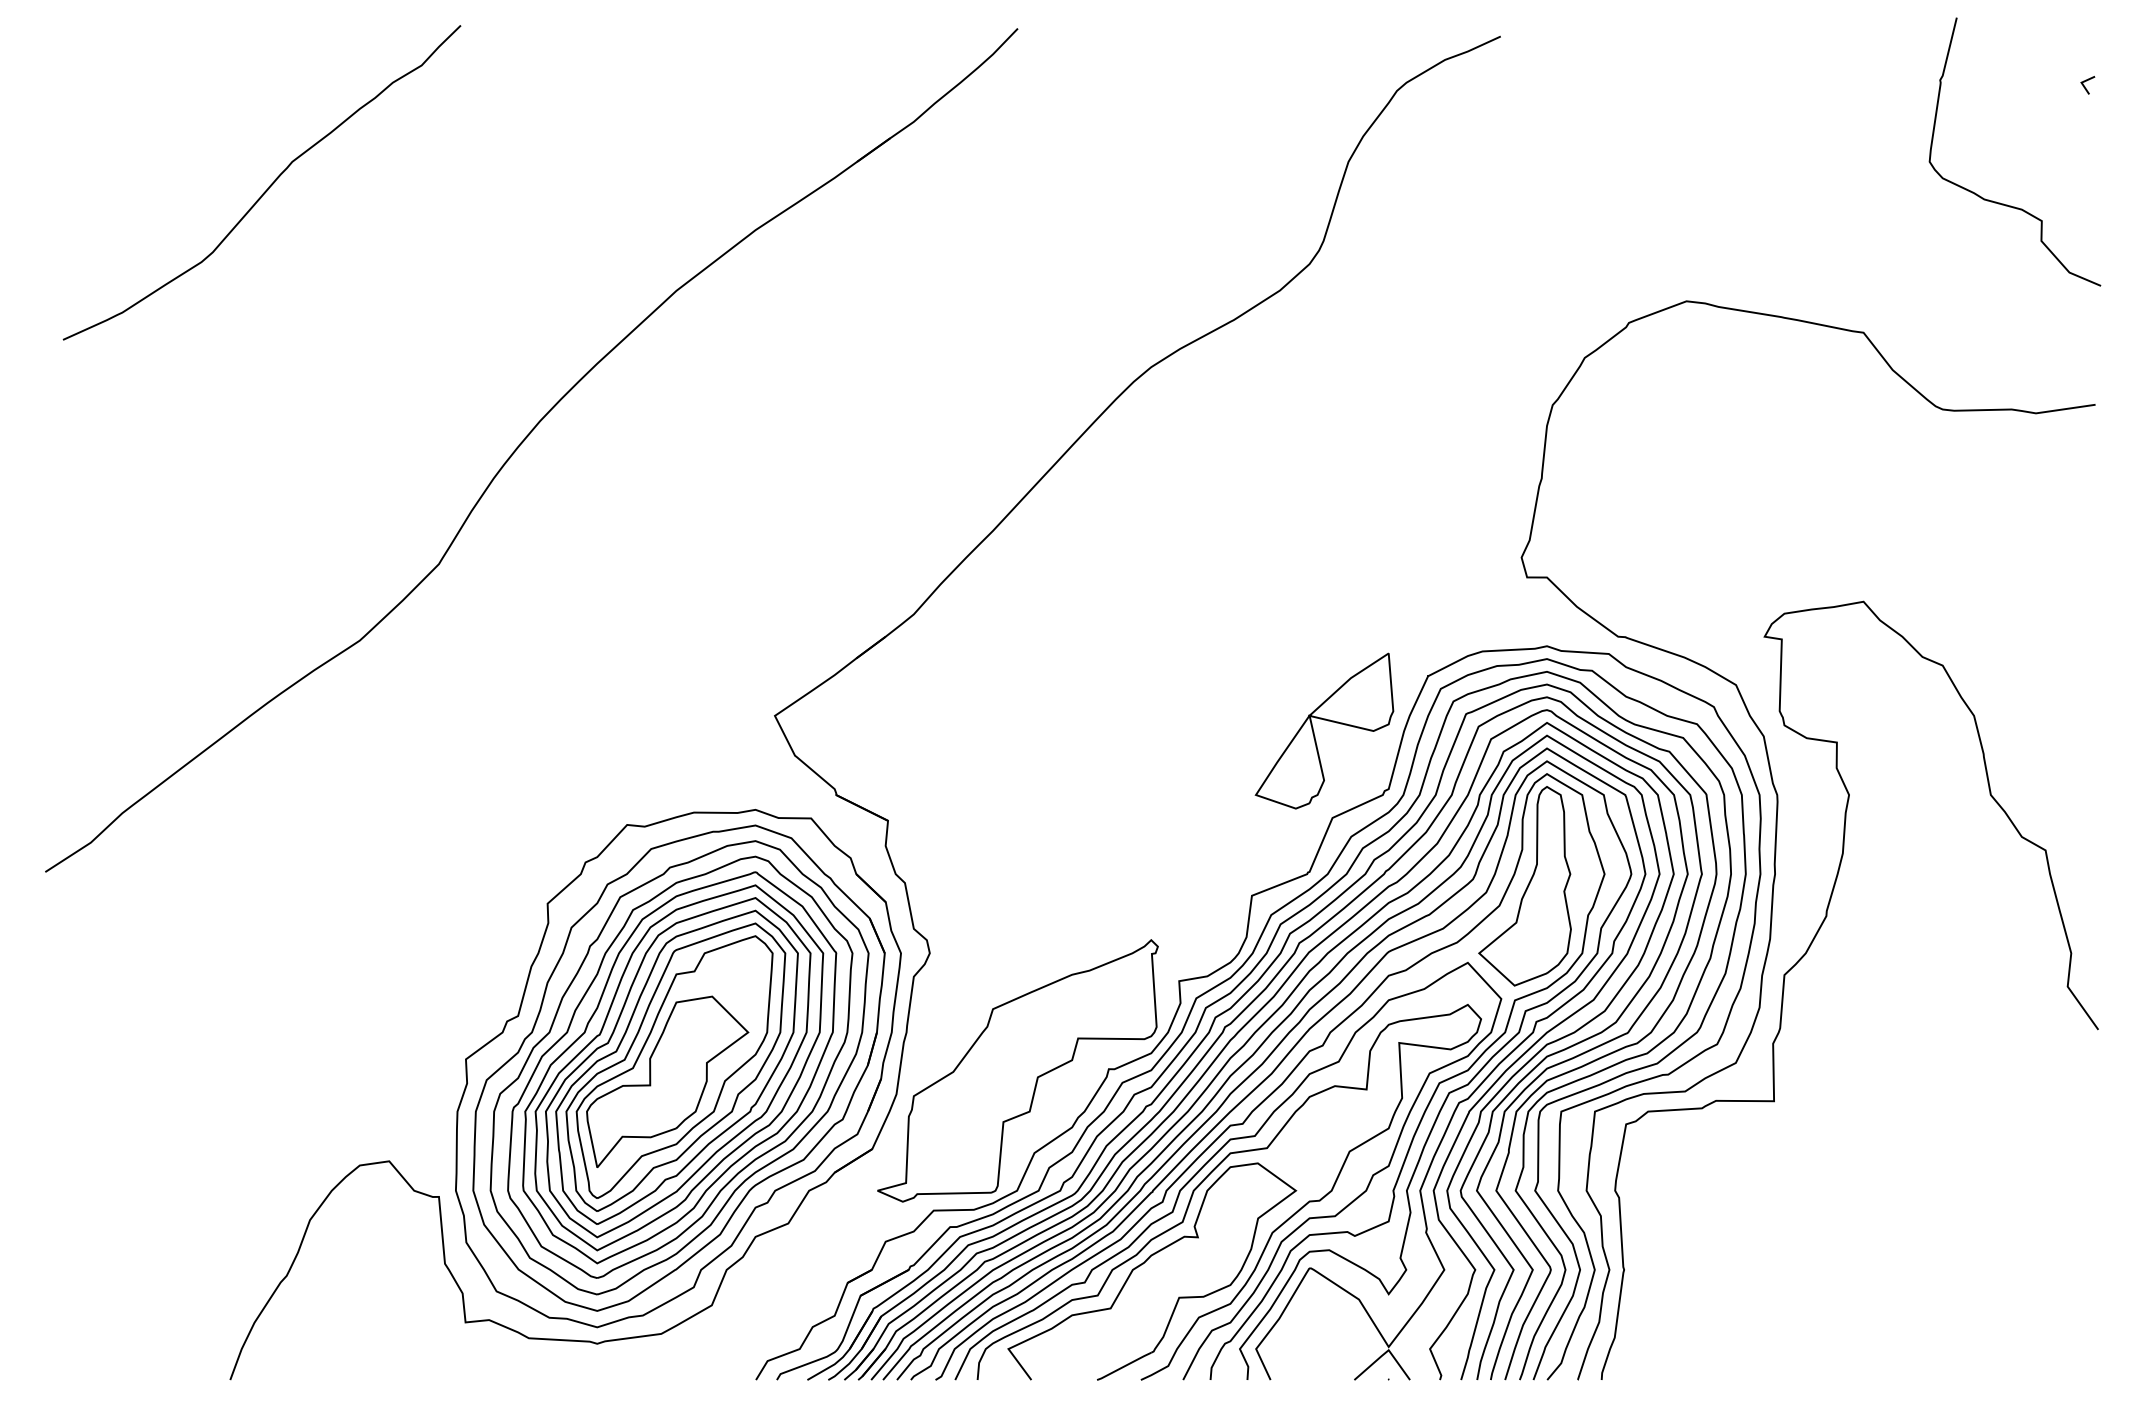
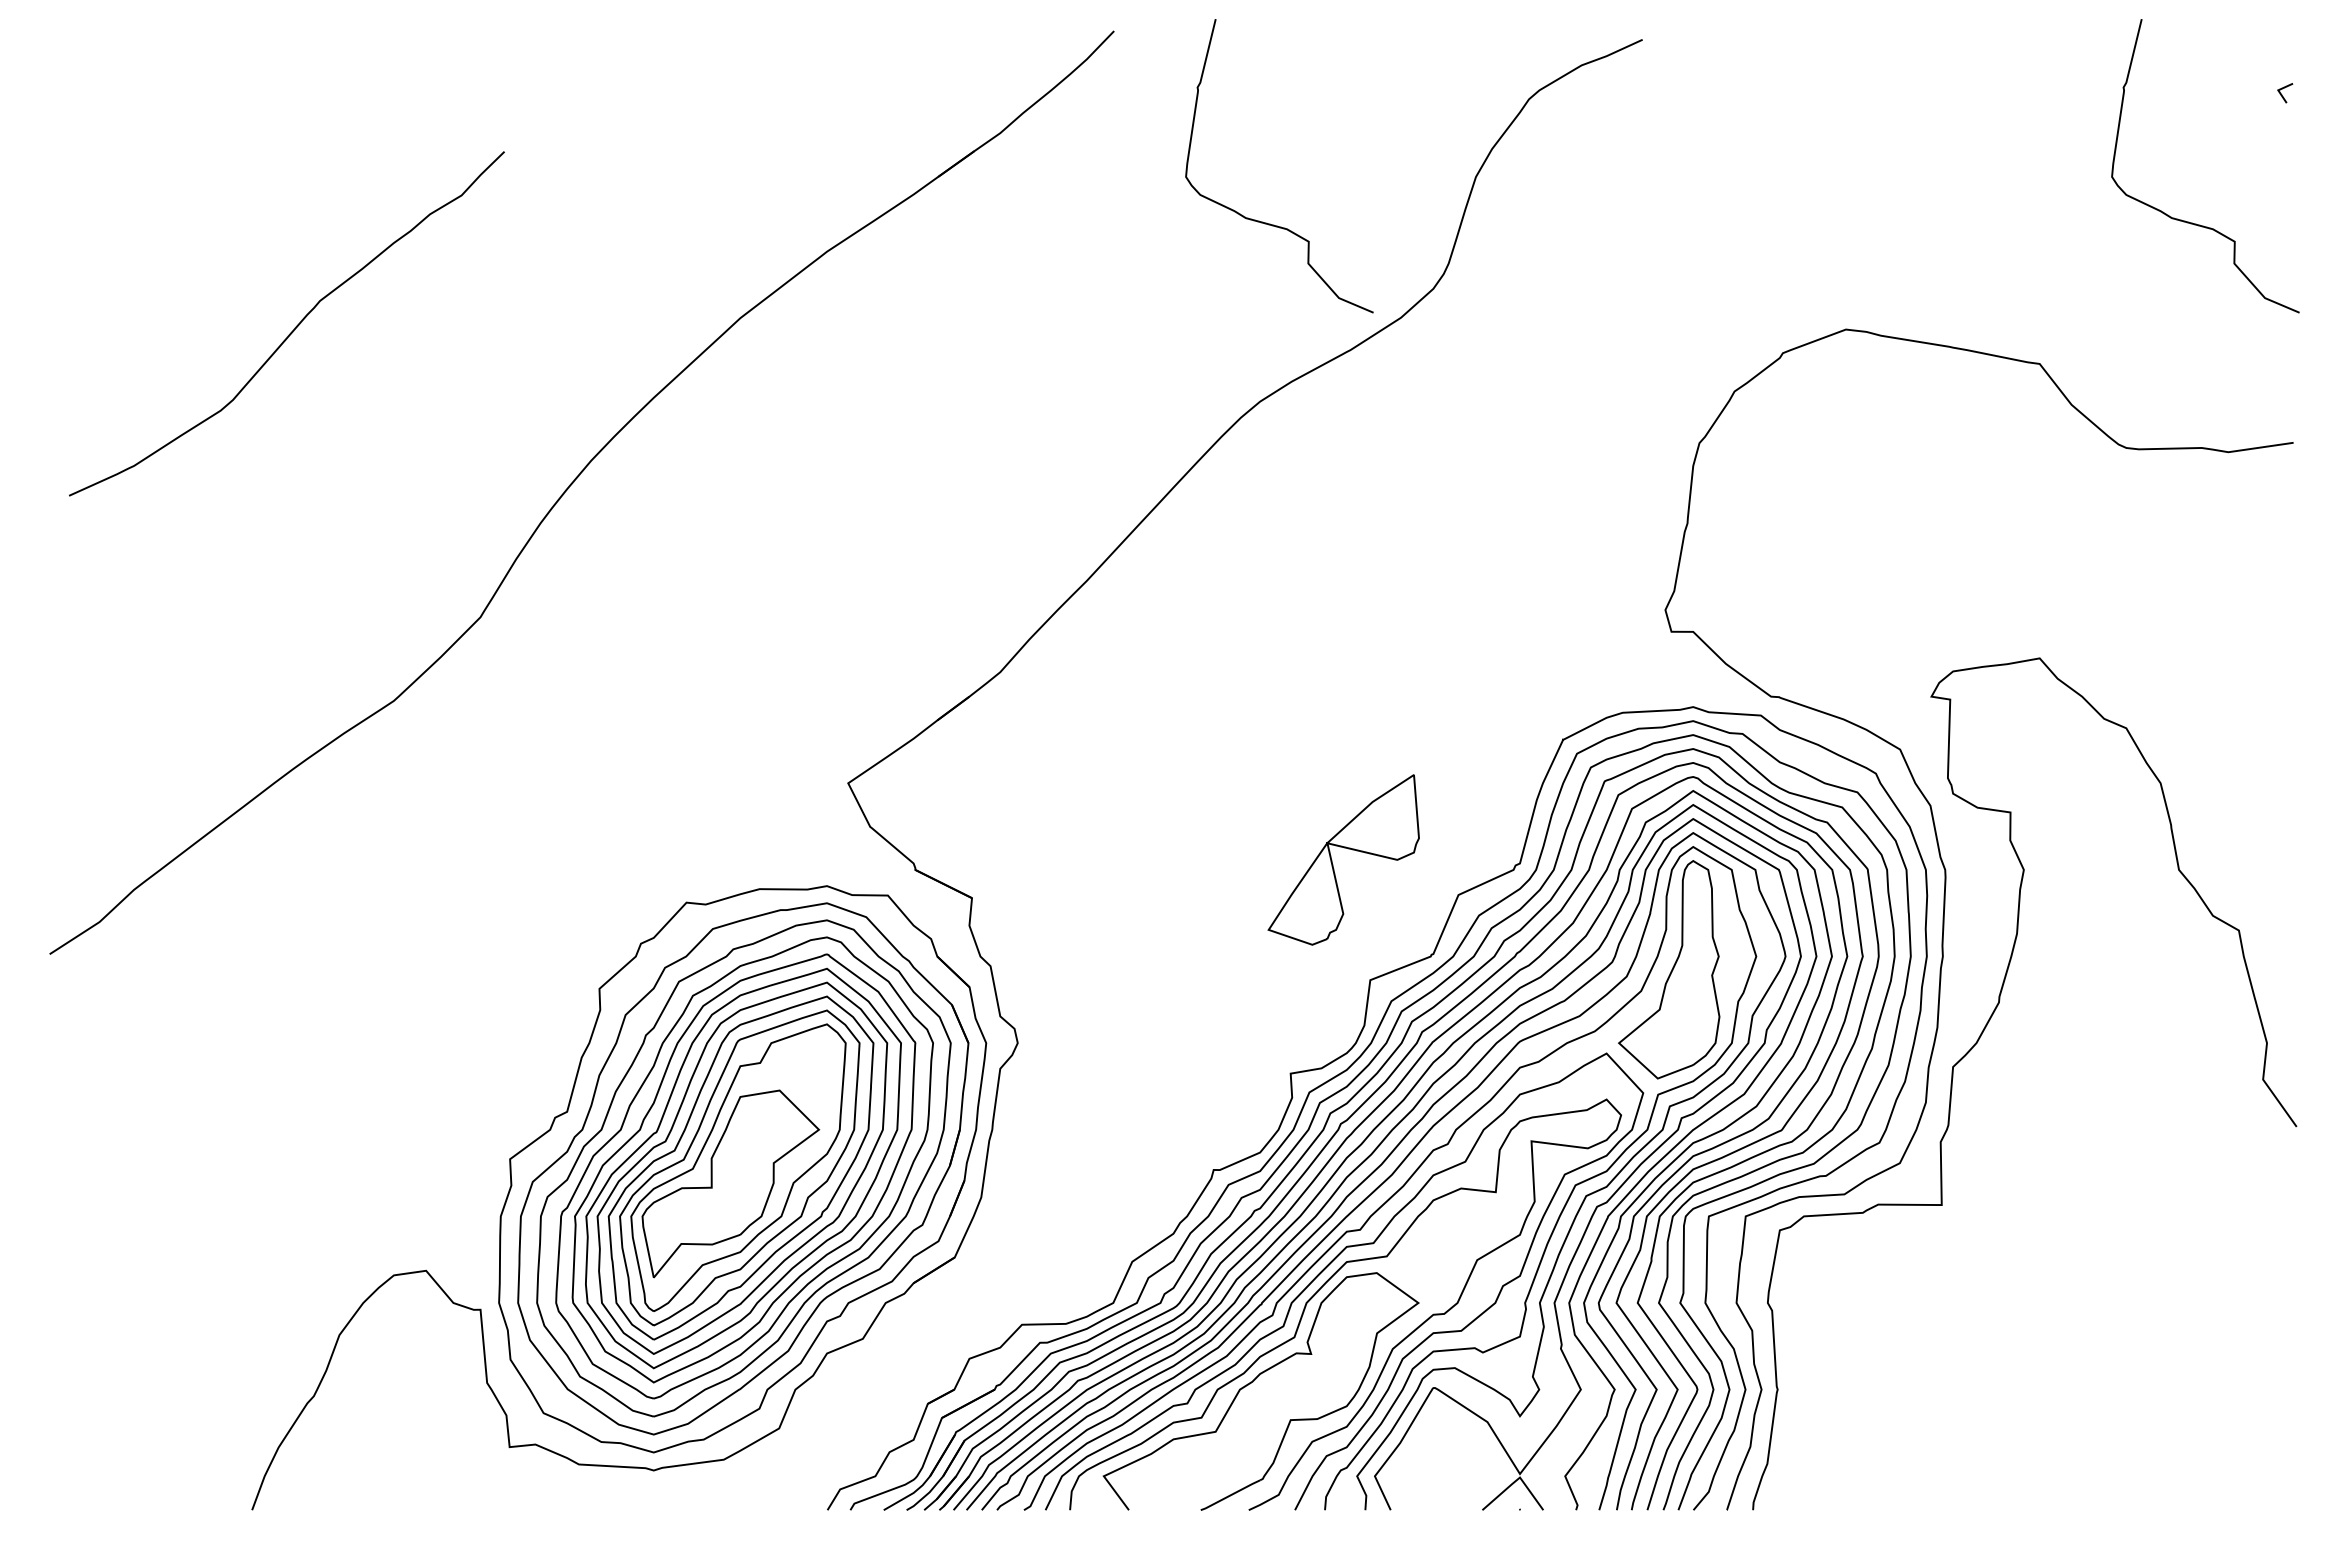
curve: (268, 187) -> (293, 329), moved
curve: (1157, 203) -> (1266, 222), added
part: (1325, 720) -> (1344, 848), moved
part: (1018, 1070) -> (1114, 1171), removed

